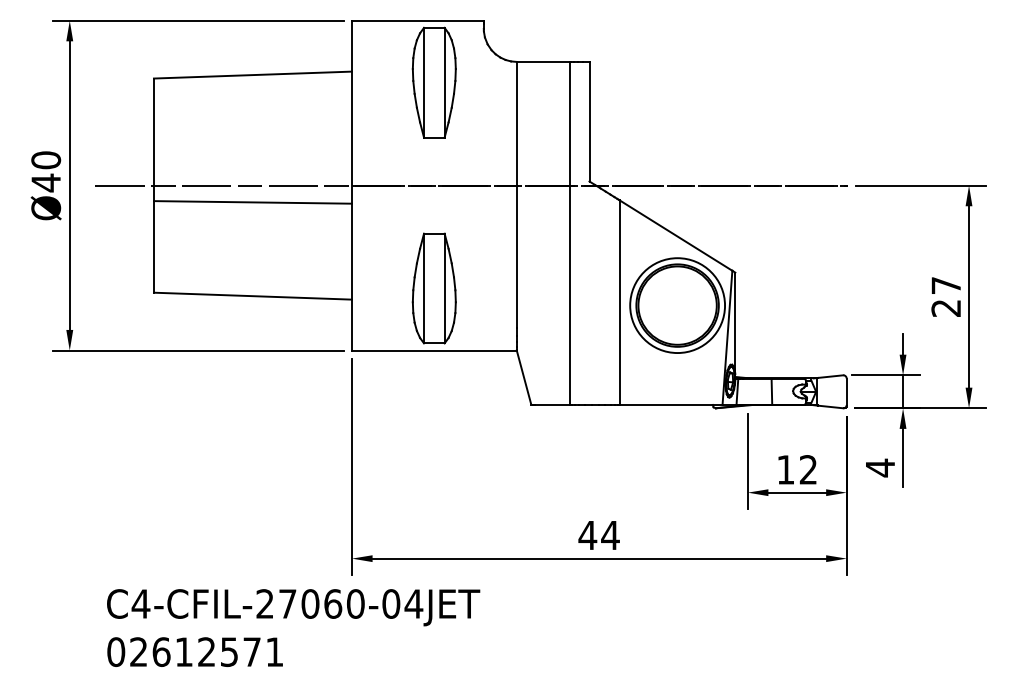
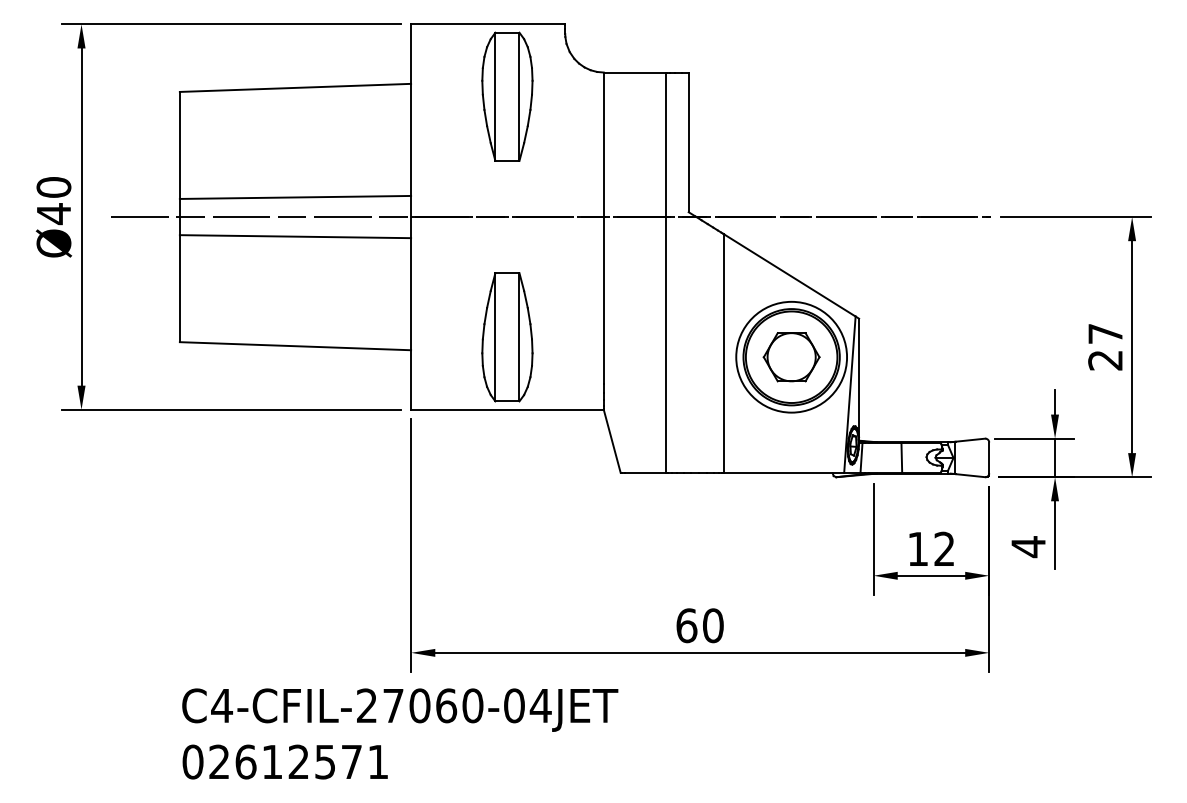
line: (252, 168) -> (294, 197), added
part: (677, 305) -> (791, 357), added
text: (598, 535) -> (699, 625), 44 -> 60
text: (293, 627) -> (400, 733), moved

